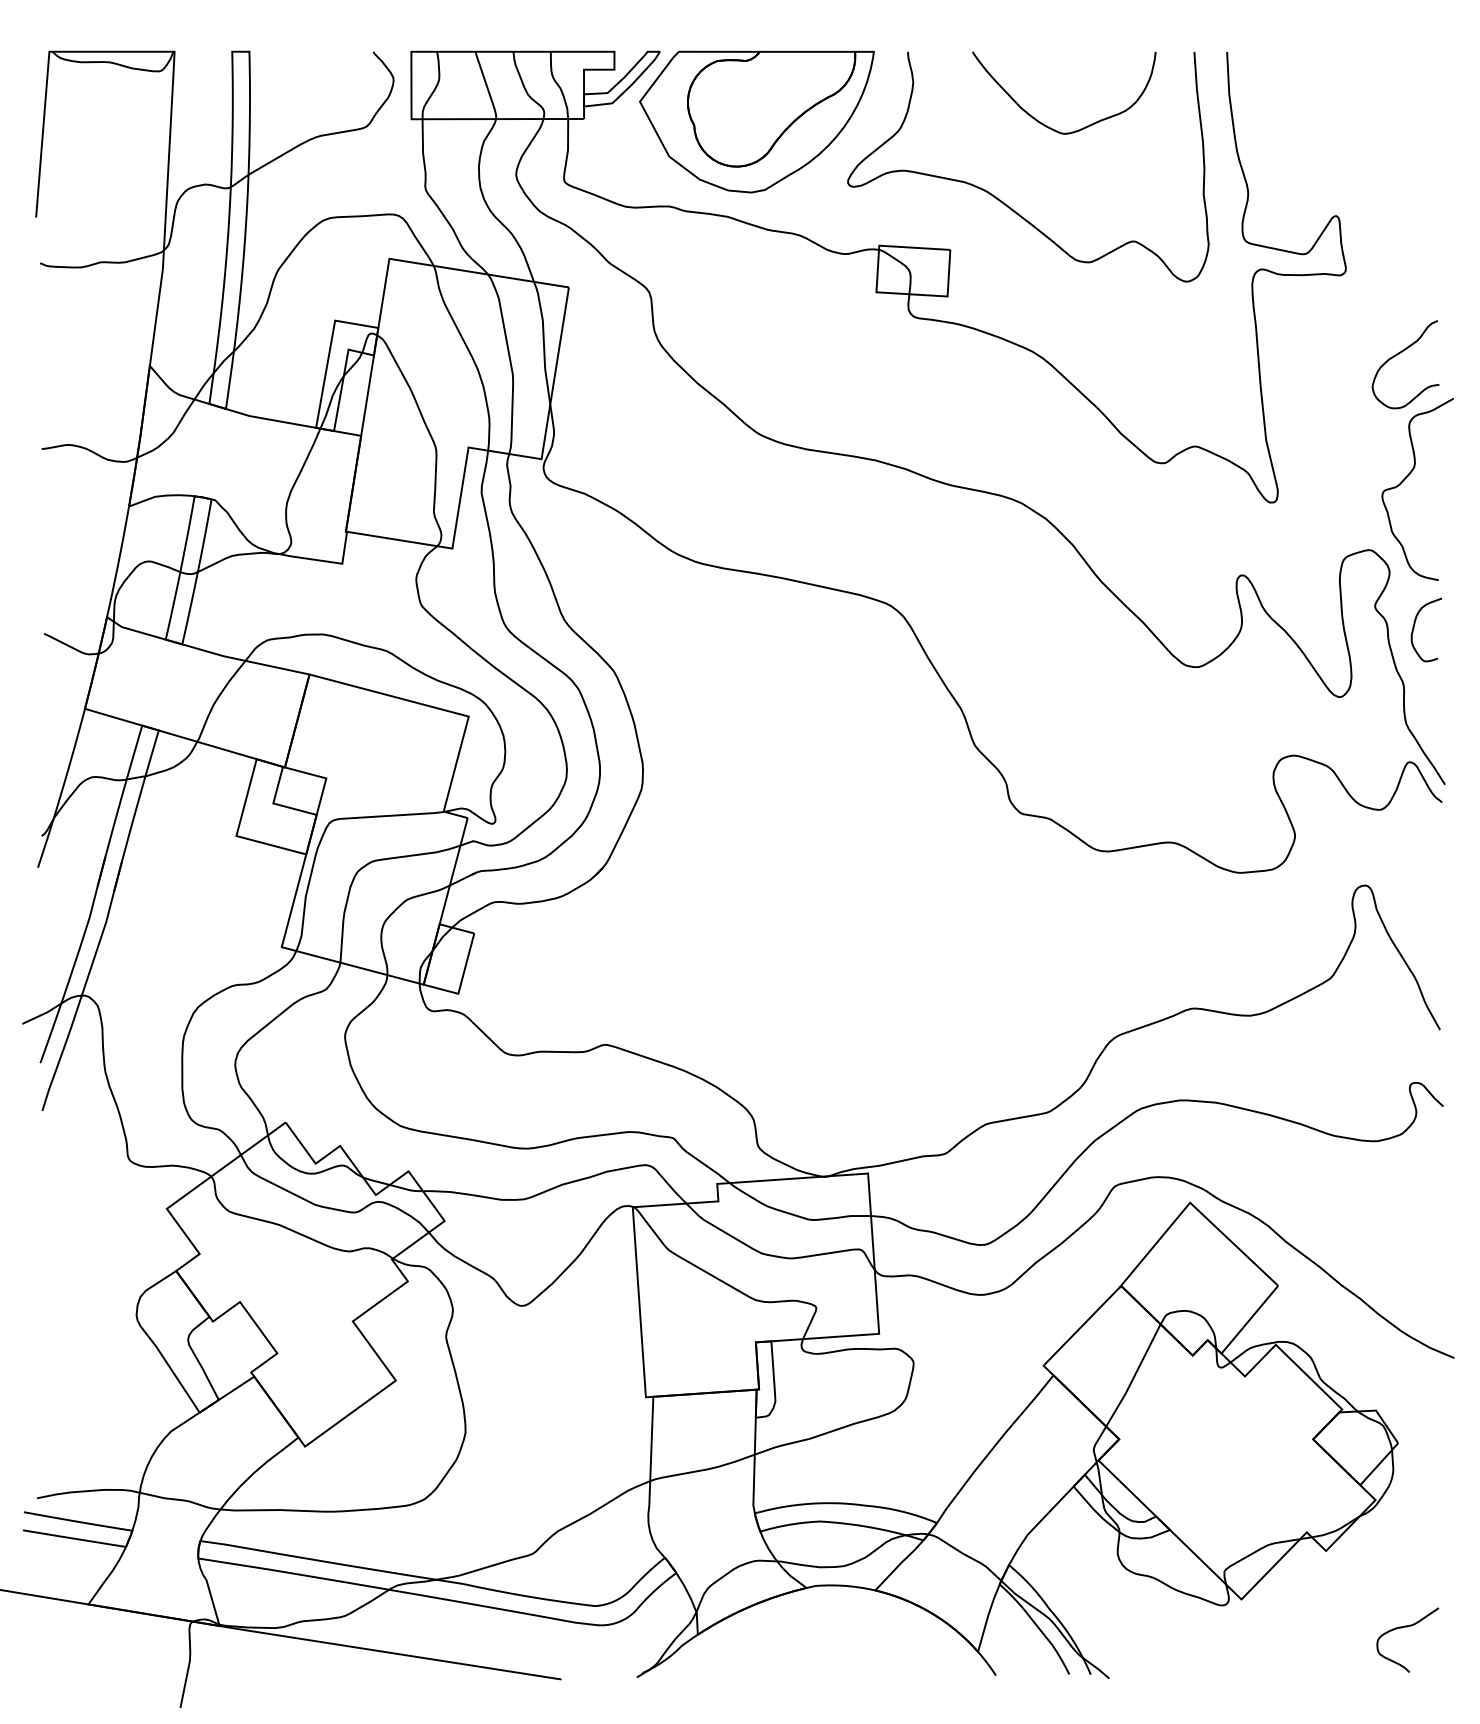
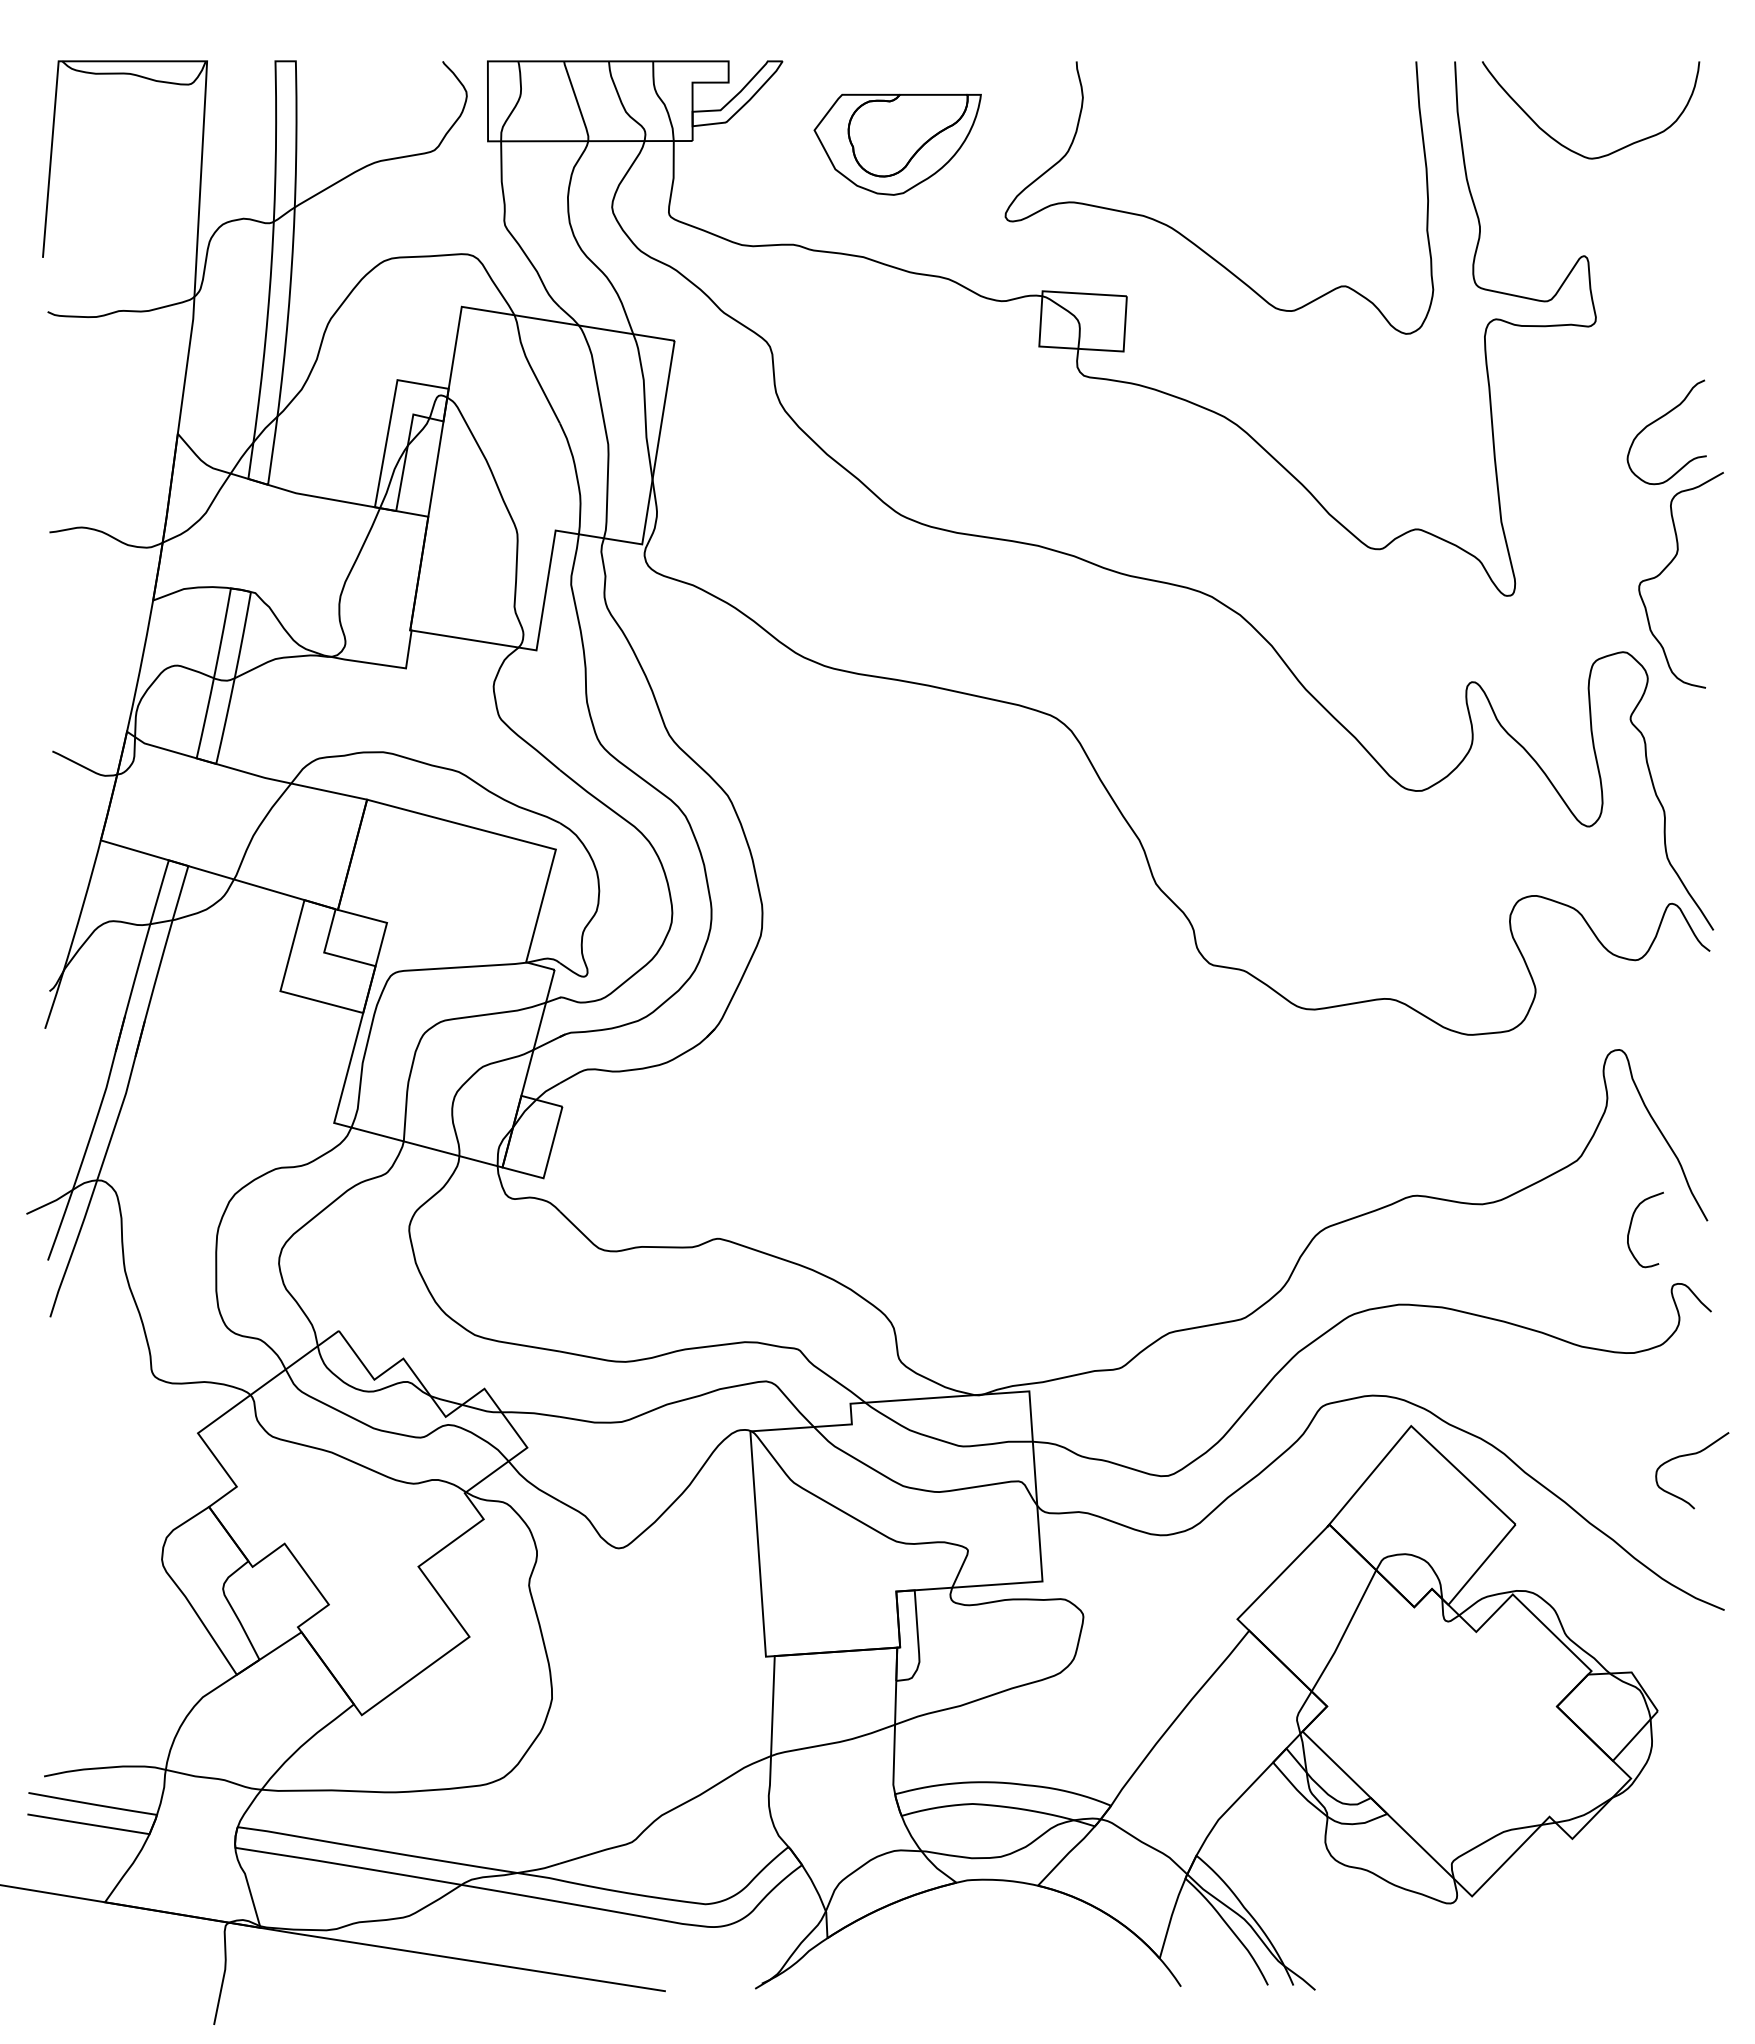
part: (756, 121) -> (897, 144), size x0.6
curve: (1043, 123) -> (1566, 146), moved
curve: (1414, 627) -> (1631, 1226), moved
curve: (1407, 1627) -> (1691, 1455), moved

